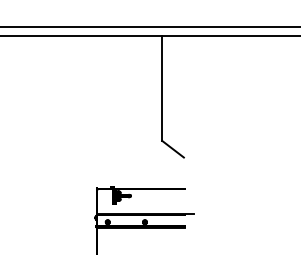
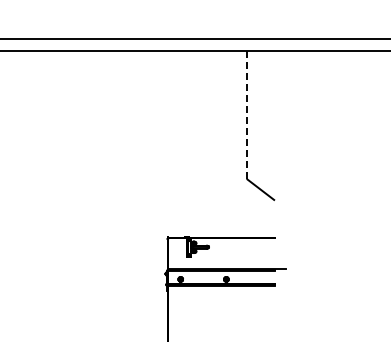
line: (162, 88) -> (247, 115), solid -> dashed

